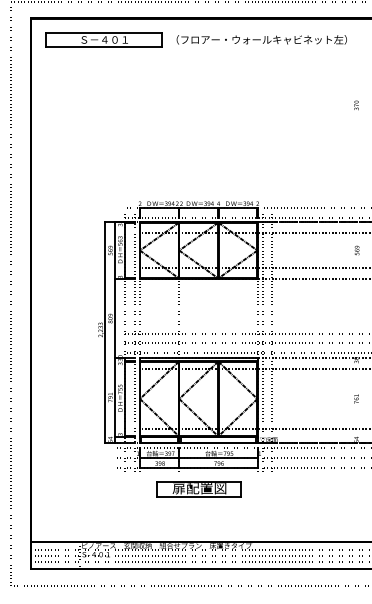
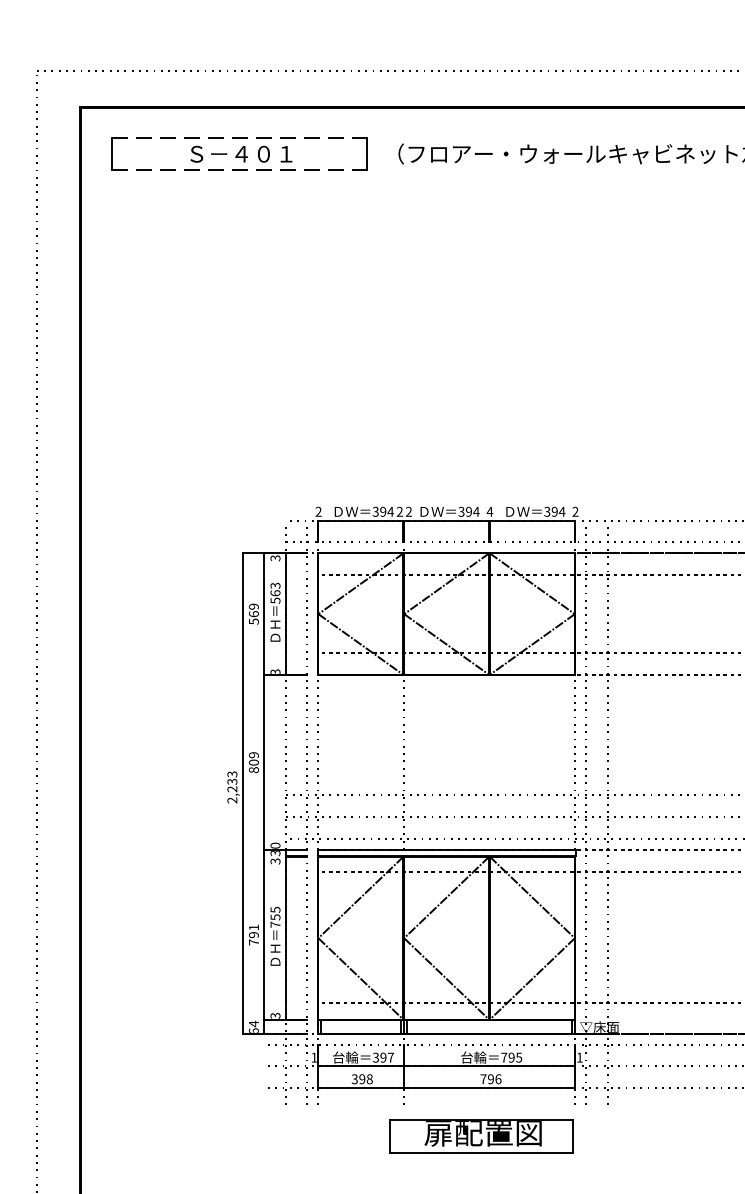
line: (104, 32) -> (240, 137), solid -> dashed
line: (104, 47) -> (240, 170), solid -> dashed
part: (198, 489) -> (481, 1135), moved

